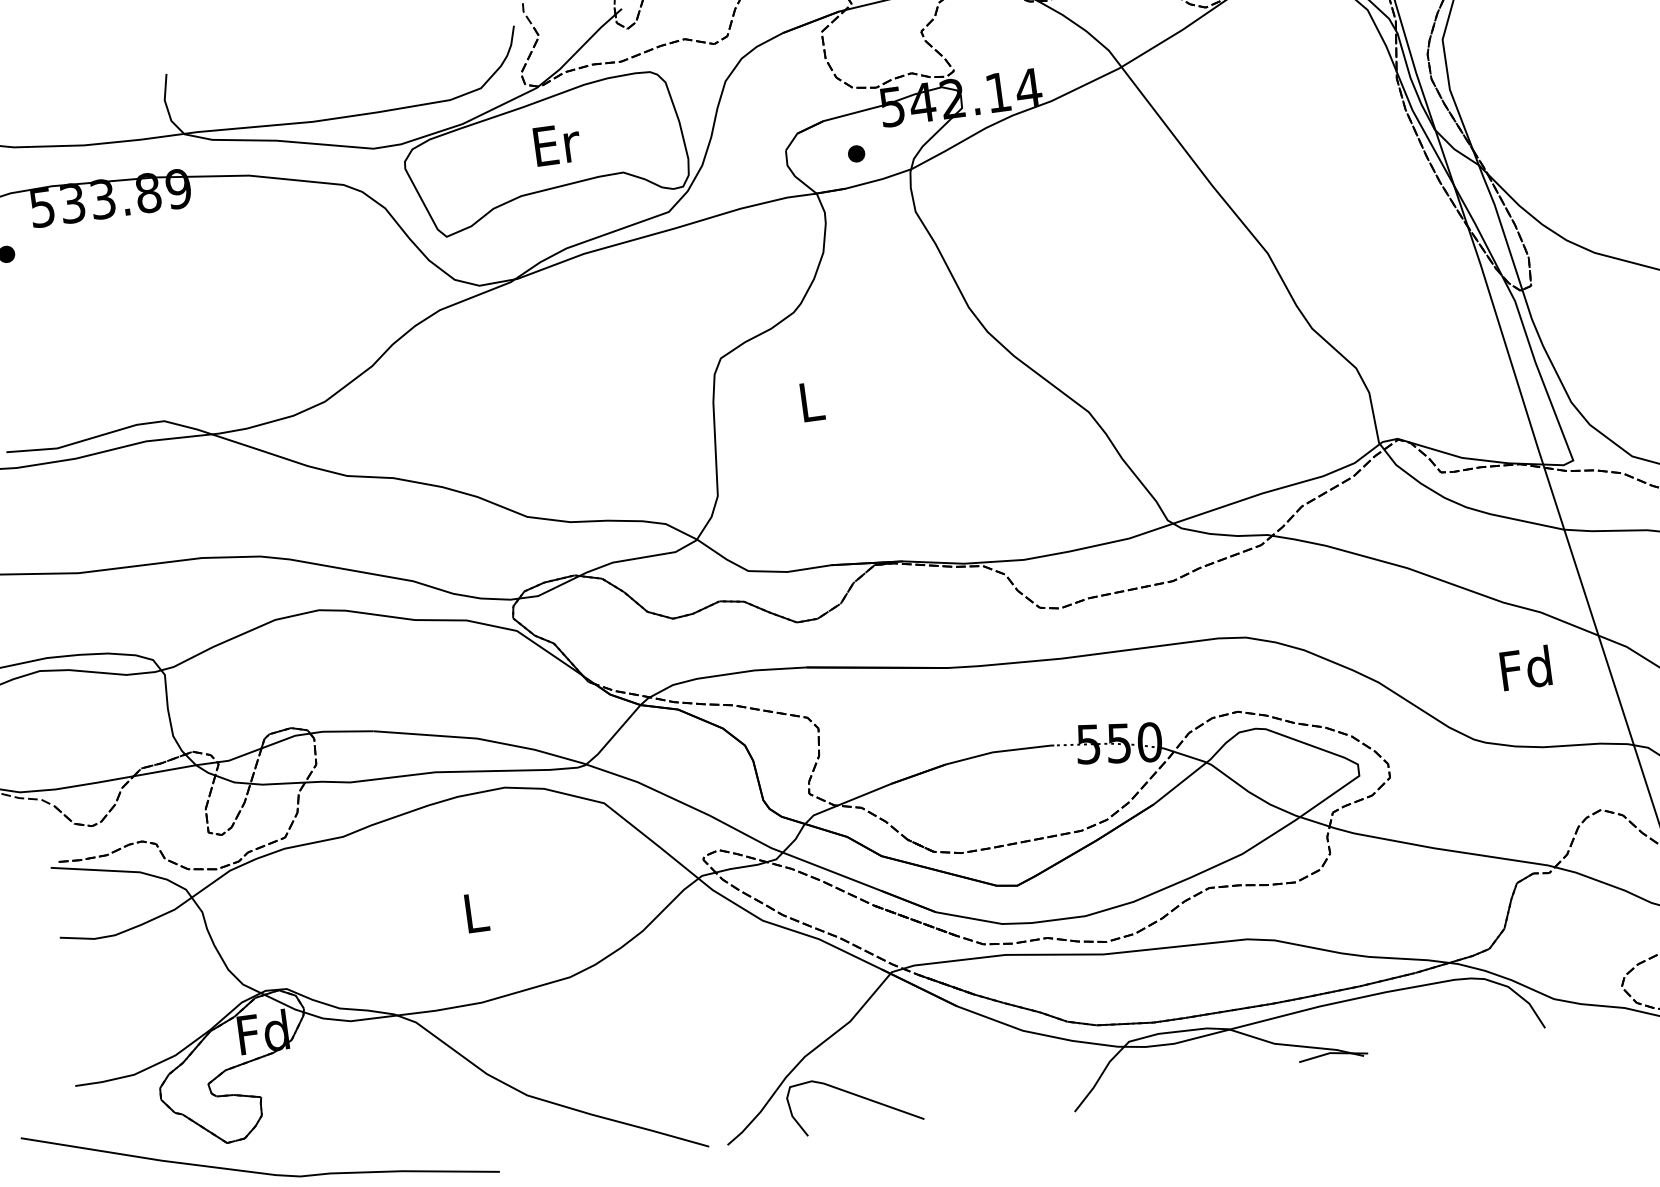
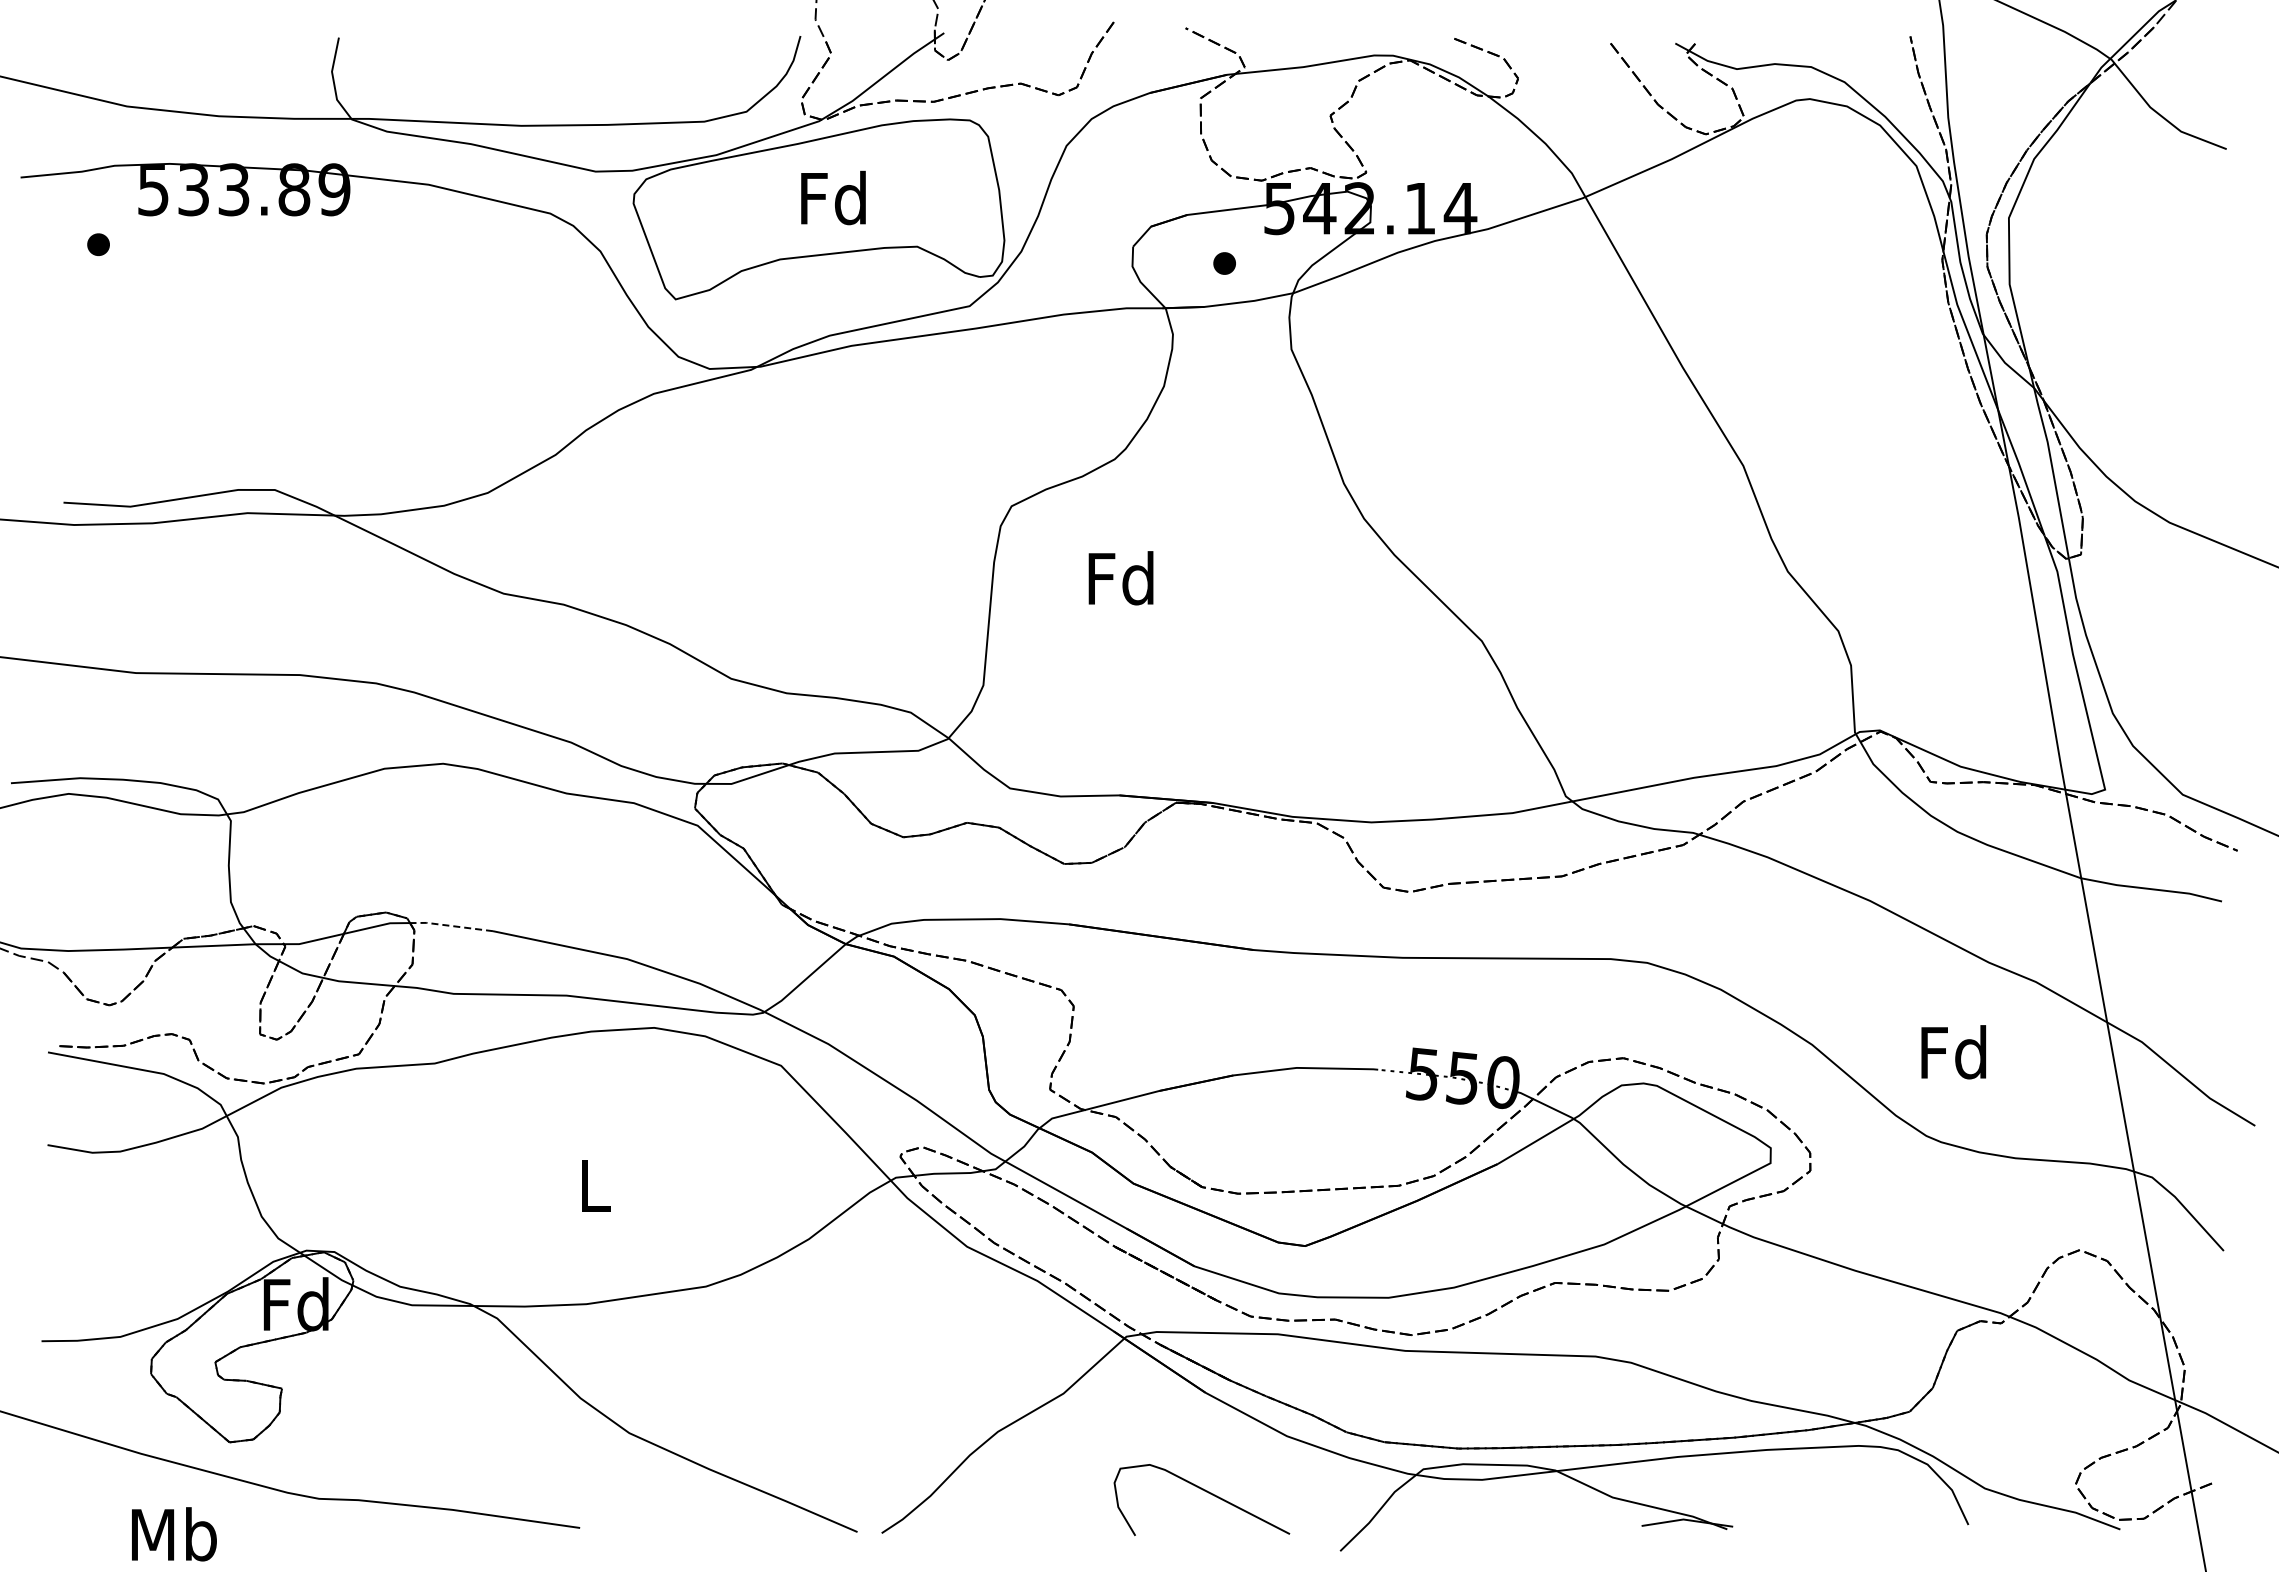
text: (555, 144) -> (833, 197), Er -> Fd
text: (810, 401) -> (1120, 578), L -> Fd
text: (1525, 668) -> (1953, 1052), moved
line: (340, 731) -> (450, 925), solid -> dashed
curve: (855, 1095) -> (1204, 1491), moved

